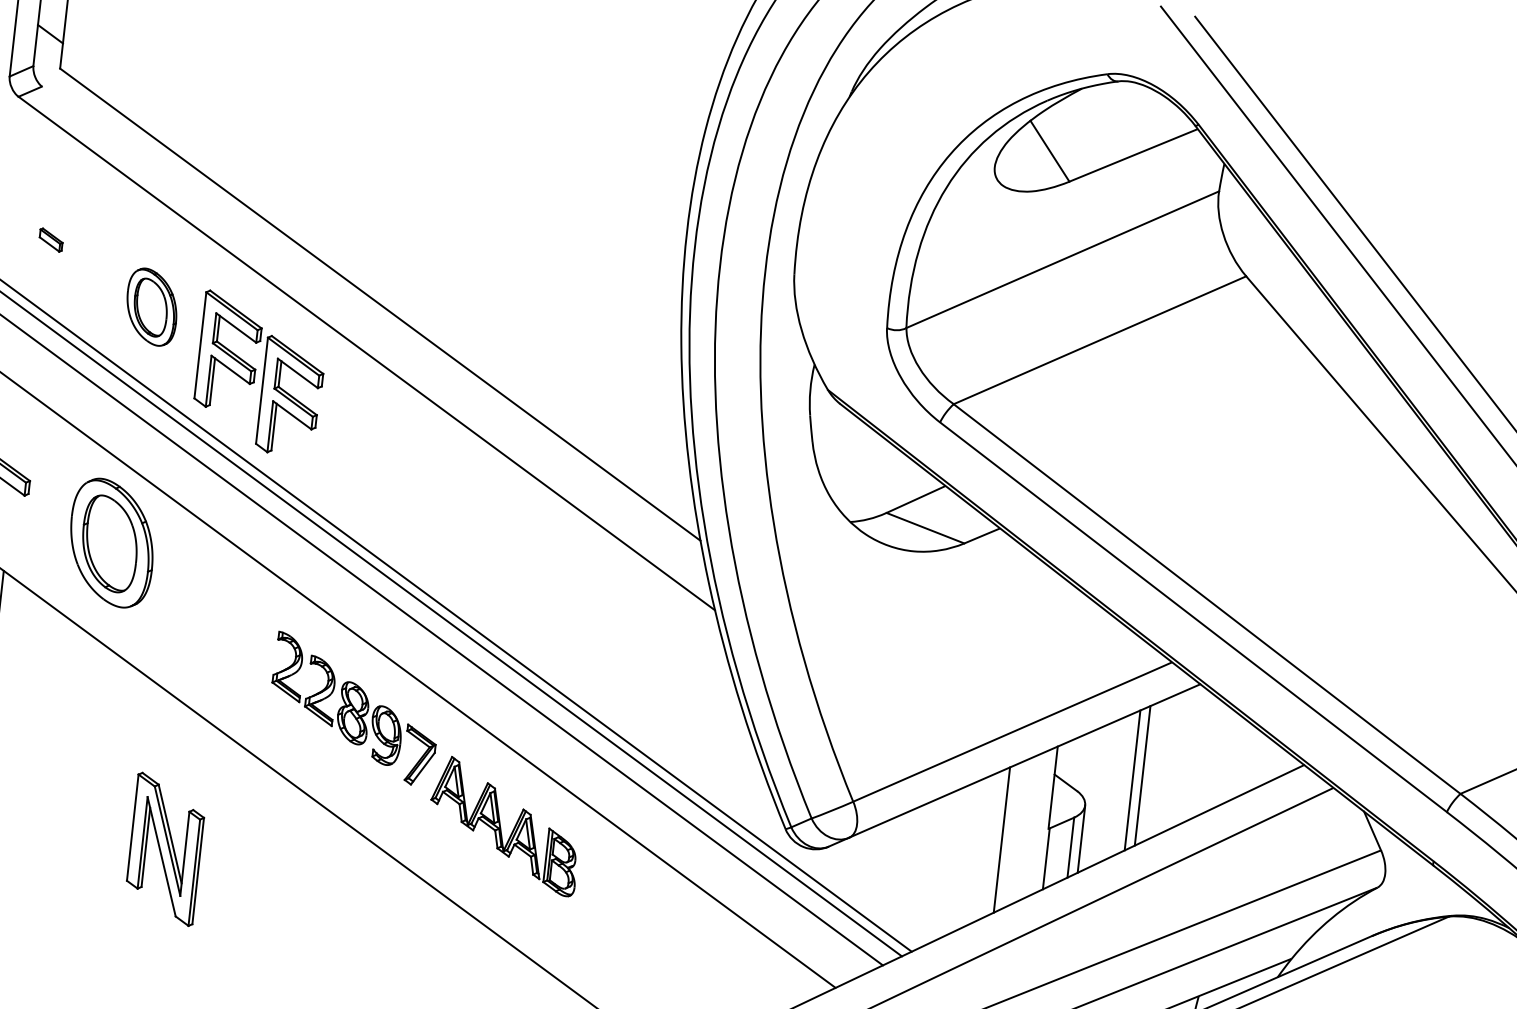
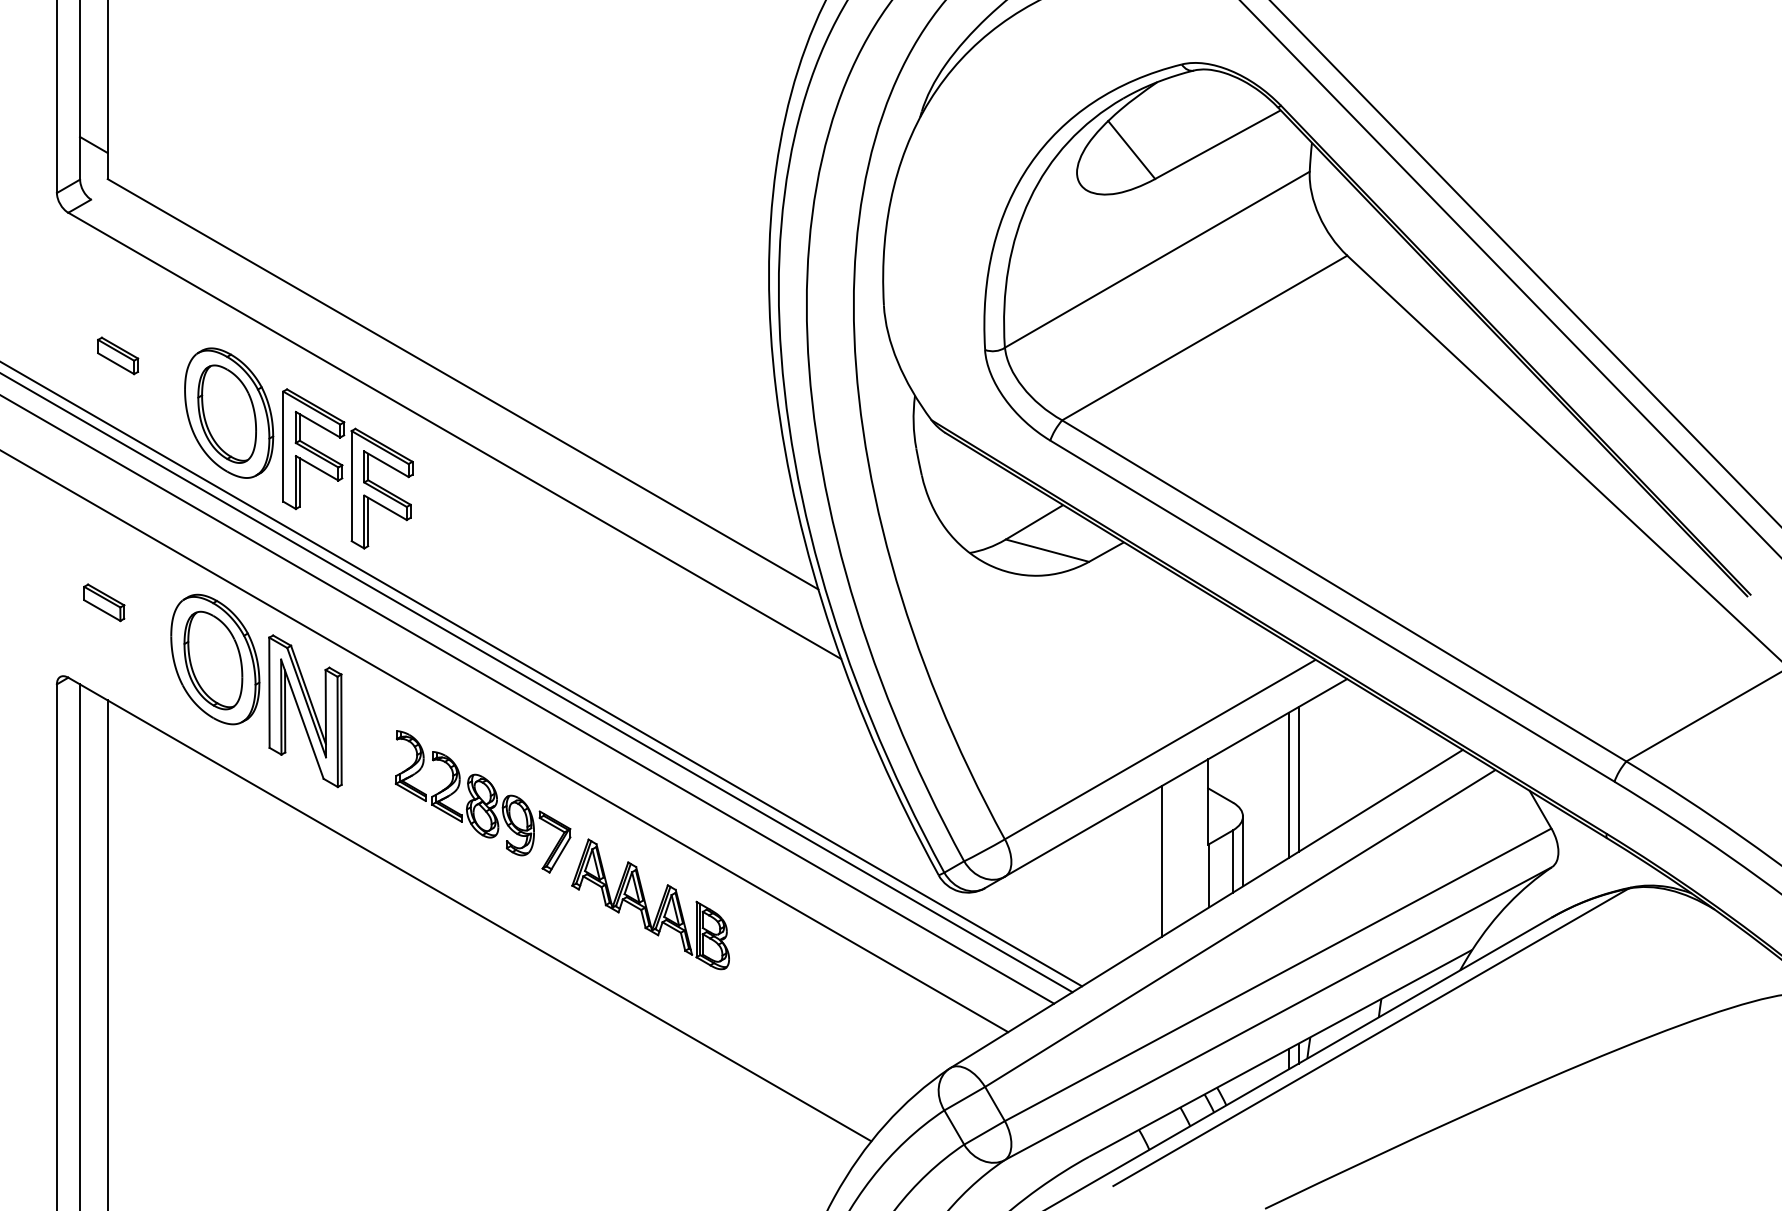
part: (51, 239) -> (118, 355), size x1.67
part: (152, 306) -> (229, 412), size x1.67
part: (165, 849) -> (305, 711), moved

